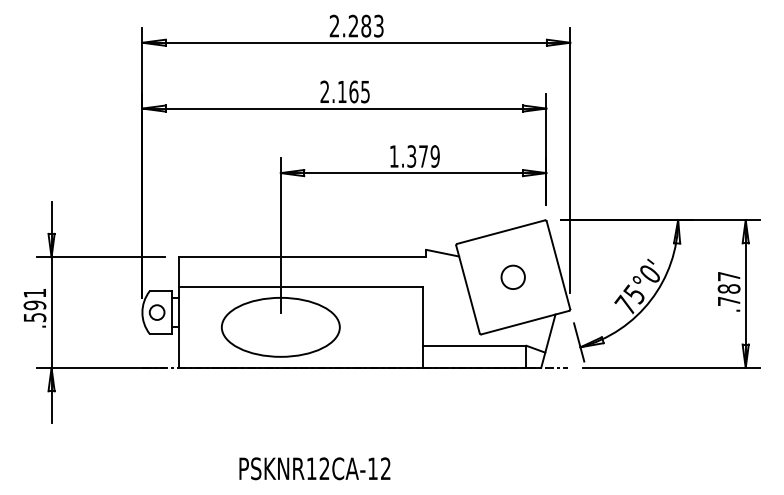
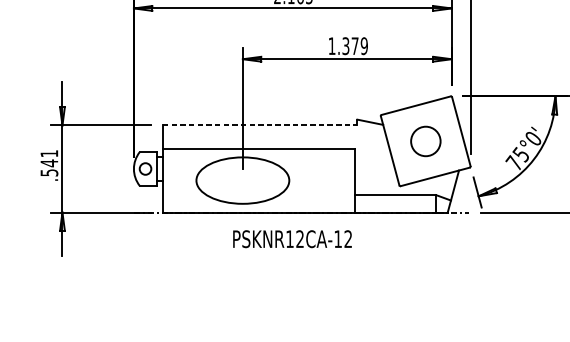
line: (302, 257) -> (259, 125), solid -> dashed
circle: (512, 276) -> (425, 140), size x1.6
text: (34, 305) -> (49, 163), .591 -> .541
text: (314, 468) -> (292, 238), moved

